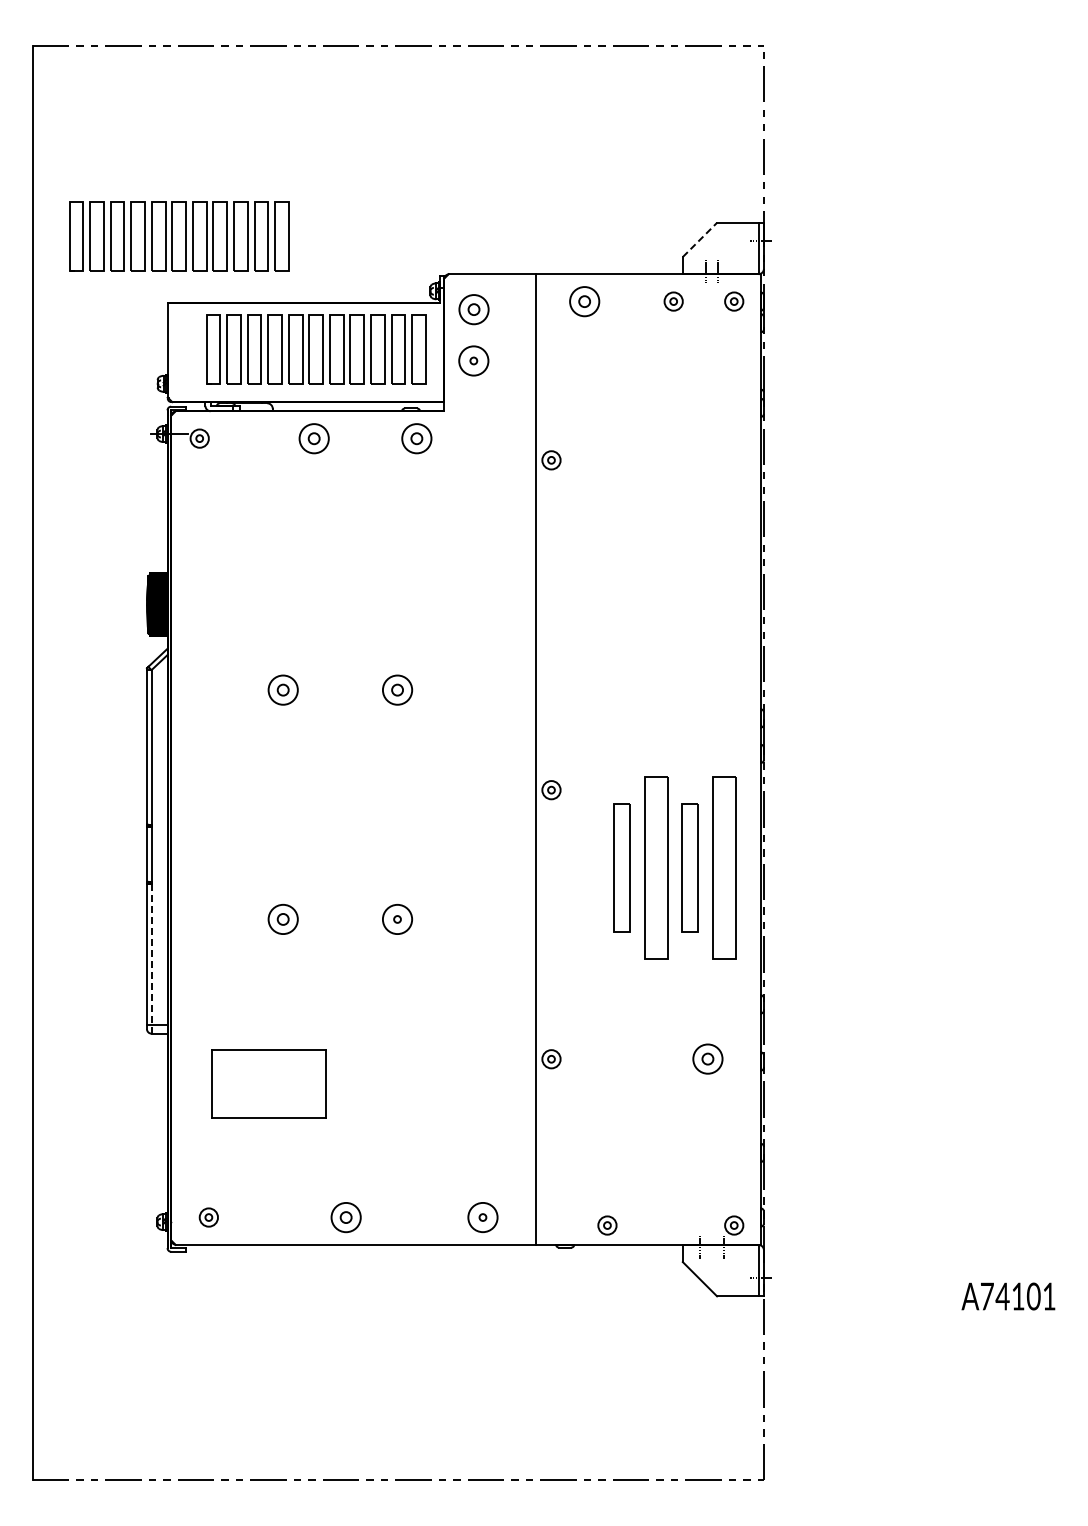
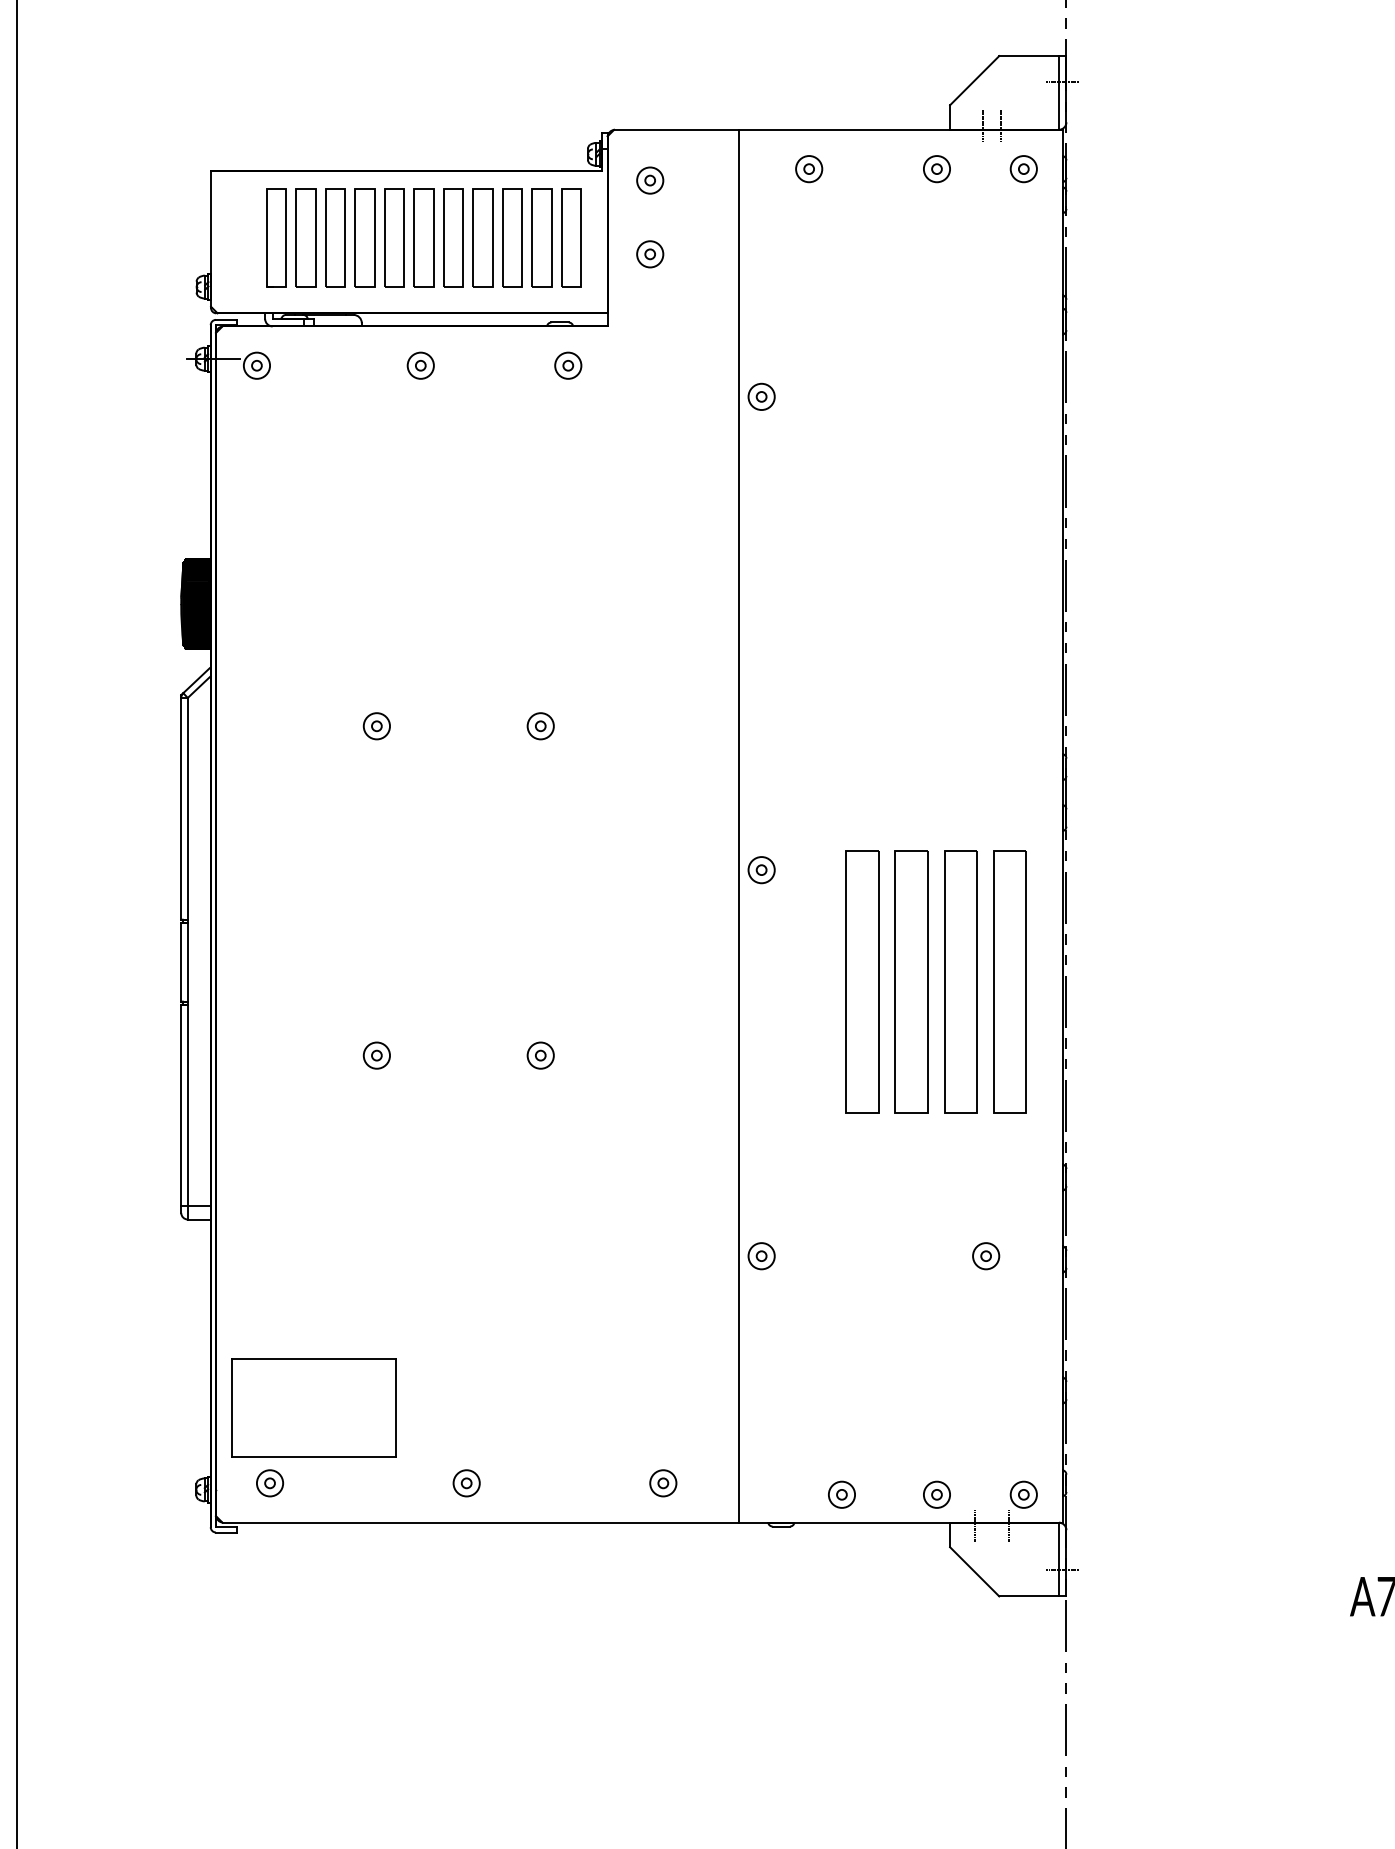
part: (179, 236) -> (227, 75), removed
line: (700, 239) -> (975, 80), dashed -> solid
part: (584, 301) -> (809, 168), size x0.62
part: (473, 309) -> (649, 180), size x0.62
circle: (473, 360) -> (649, 253), size x0.62
part: (313, 438) -> (420, 365), size x0.62
part: (416, 438) -> (567, 365), size x0.62
part: (283, 689) -> (377, 725), size x0.62
part: (397, 689) -> (540, 725), size x0.62
part: (621, 867) -> (862, 981), size x1.43
part: (690, 867) -> (961, 981), size x1.43
part: (283, 919) -> (377, 1055), size x0.62
circle: (397, 919) -> (540, 1055), size x0.62
line: (151, 958) -> (187, 1111), dashed -> solid
part: (707, 1059) -> (985, 1256), size x0.62
part: (268, 1083) -> (314, 1407), moved
part: (345, 1217) -> (466, 1483), size x0.62
circle: (482, 1217) -> (662, 1483), size x0.62
part: (673, 1225) -> (936, 1494), added

